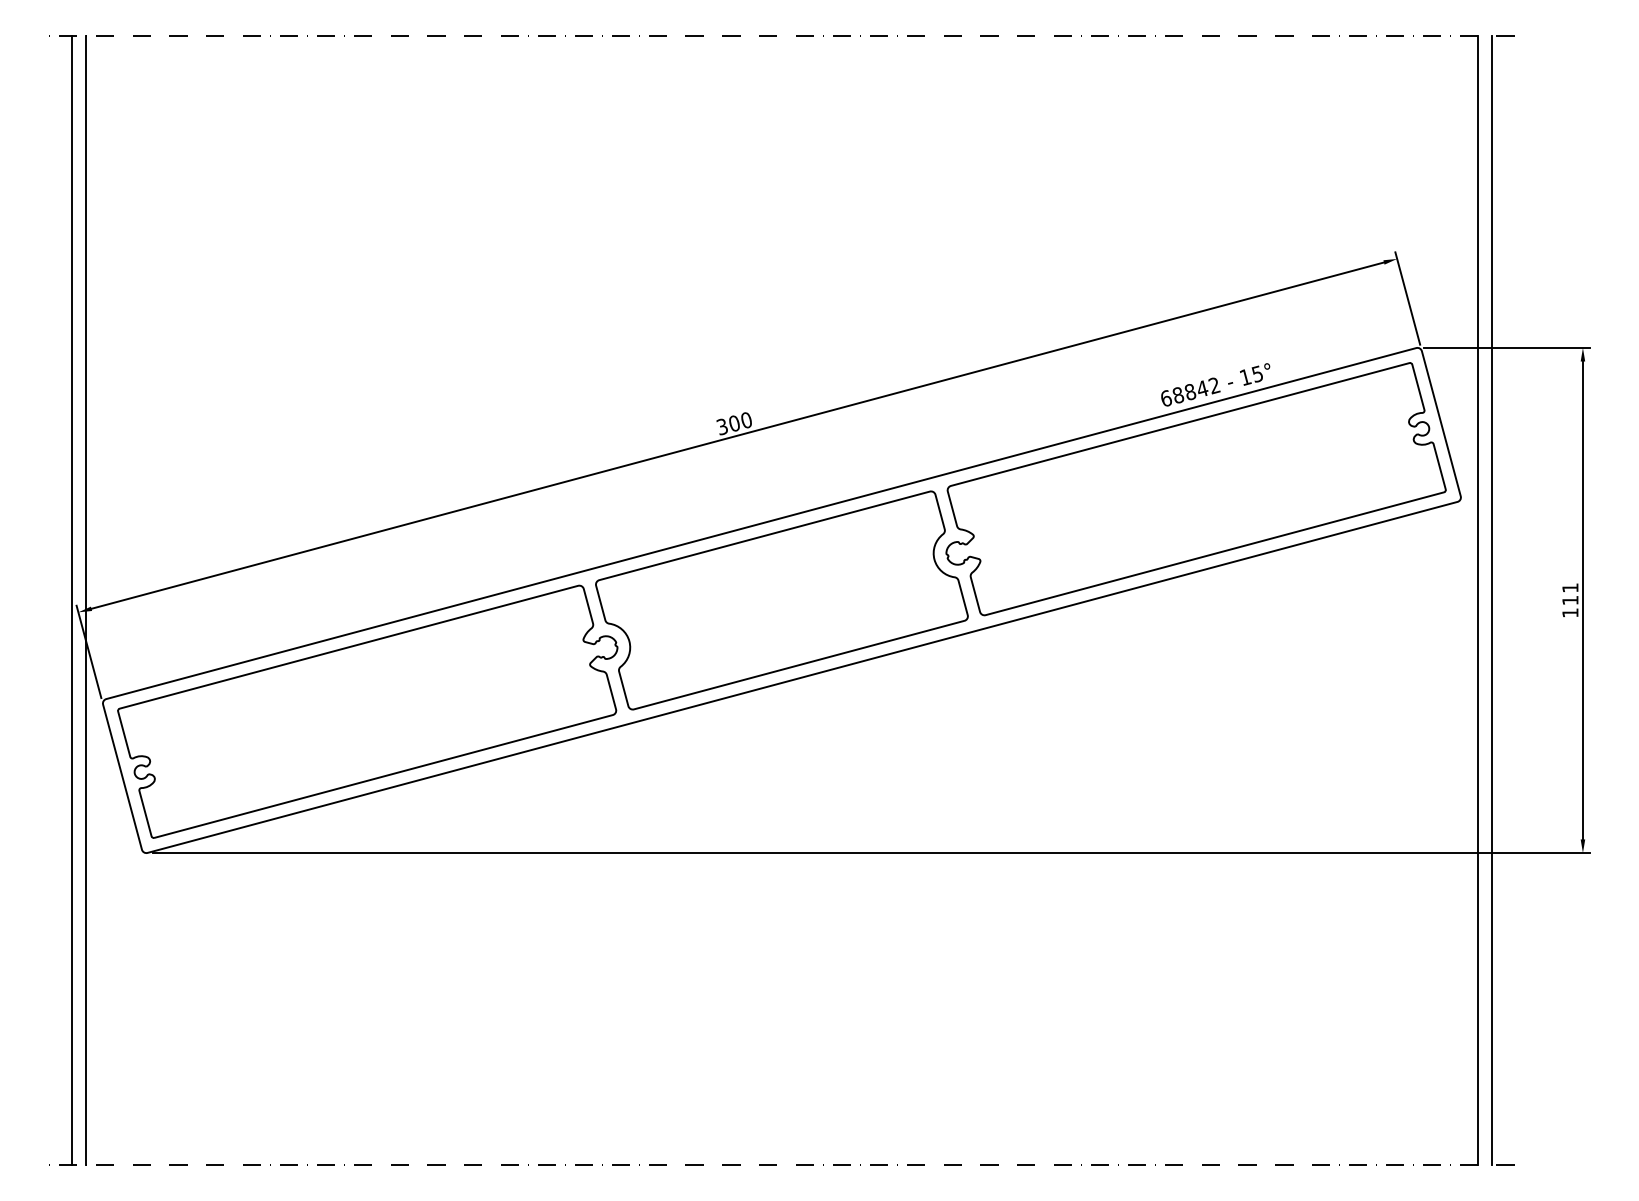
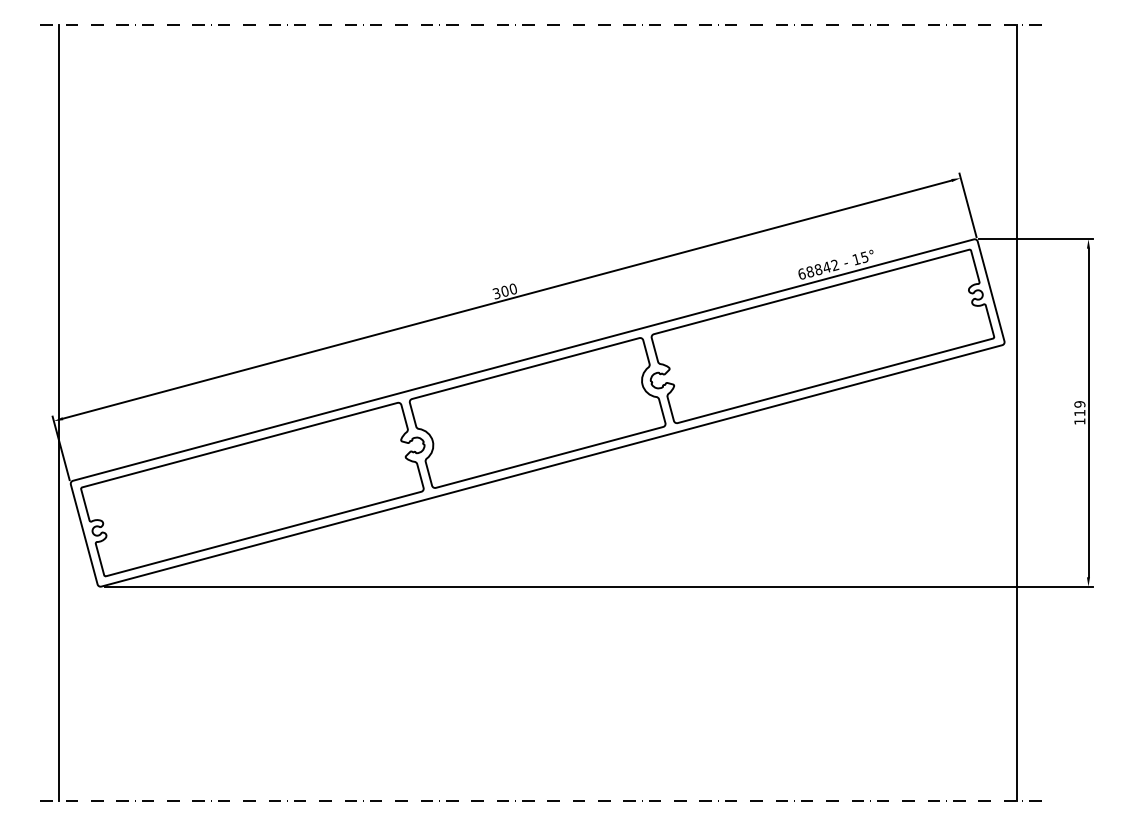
text: (1569, 588) -> (1079, 404), 111 -> 119
line: (72, 599) -> (49, 412), removed
line: (1491, 599) -> (1025, 412), removed

